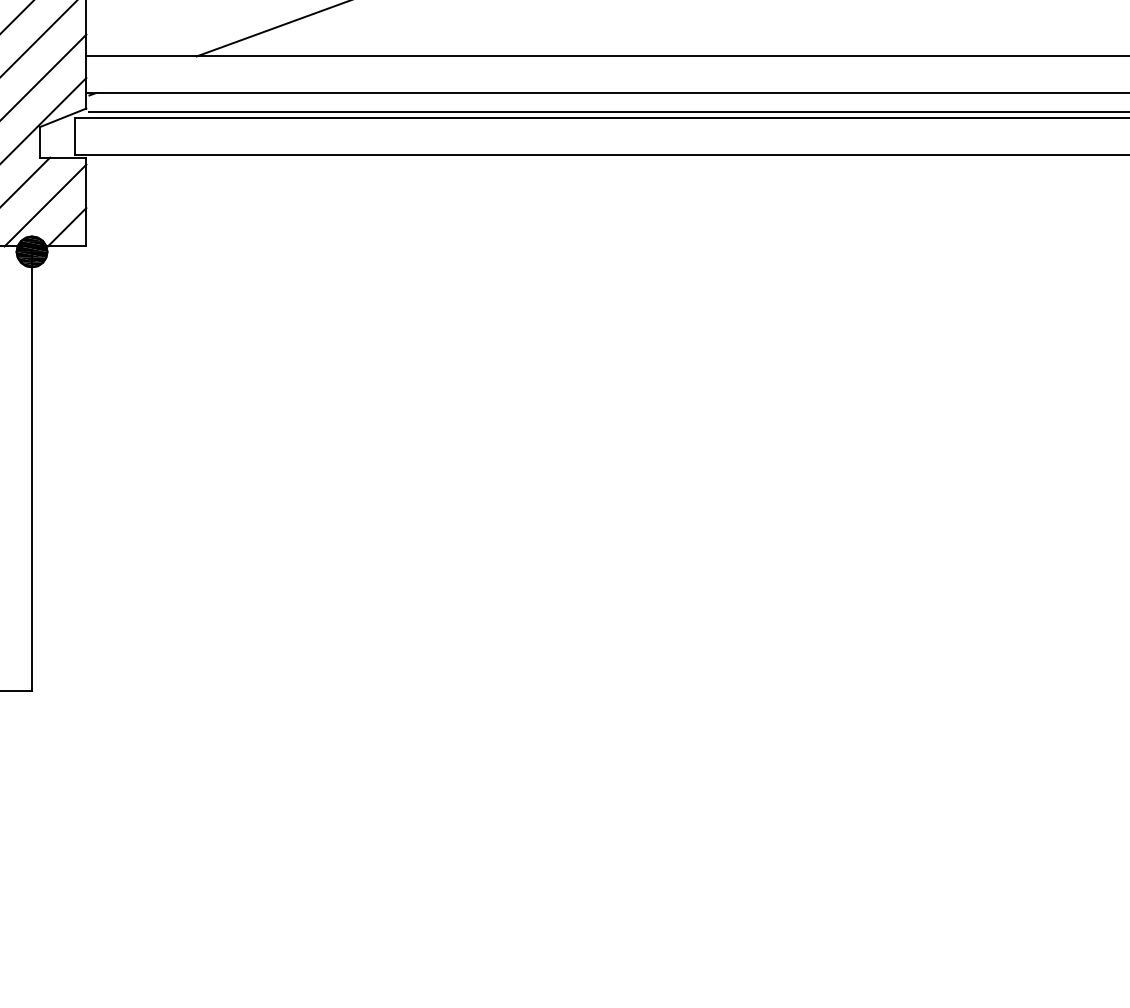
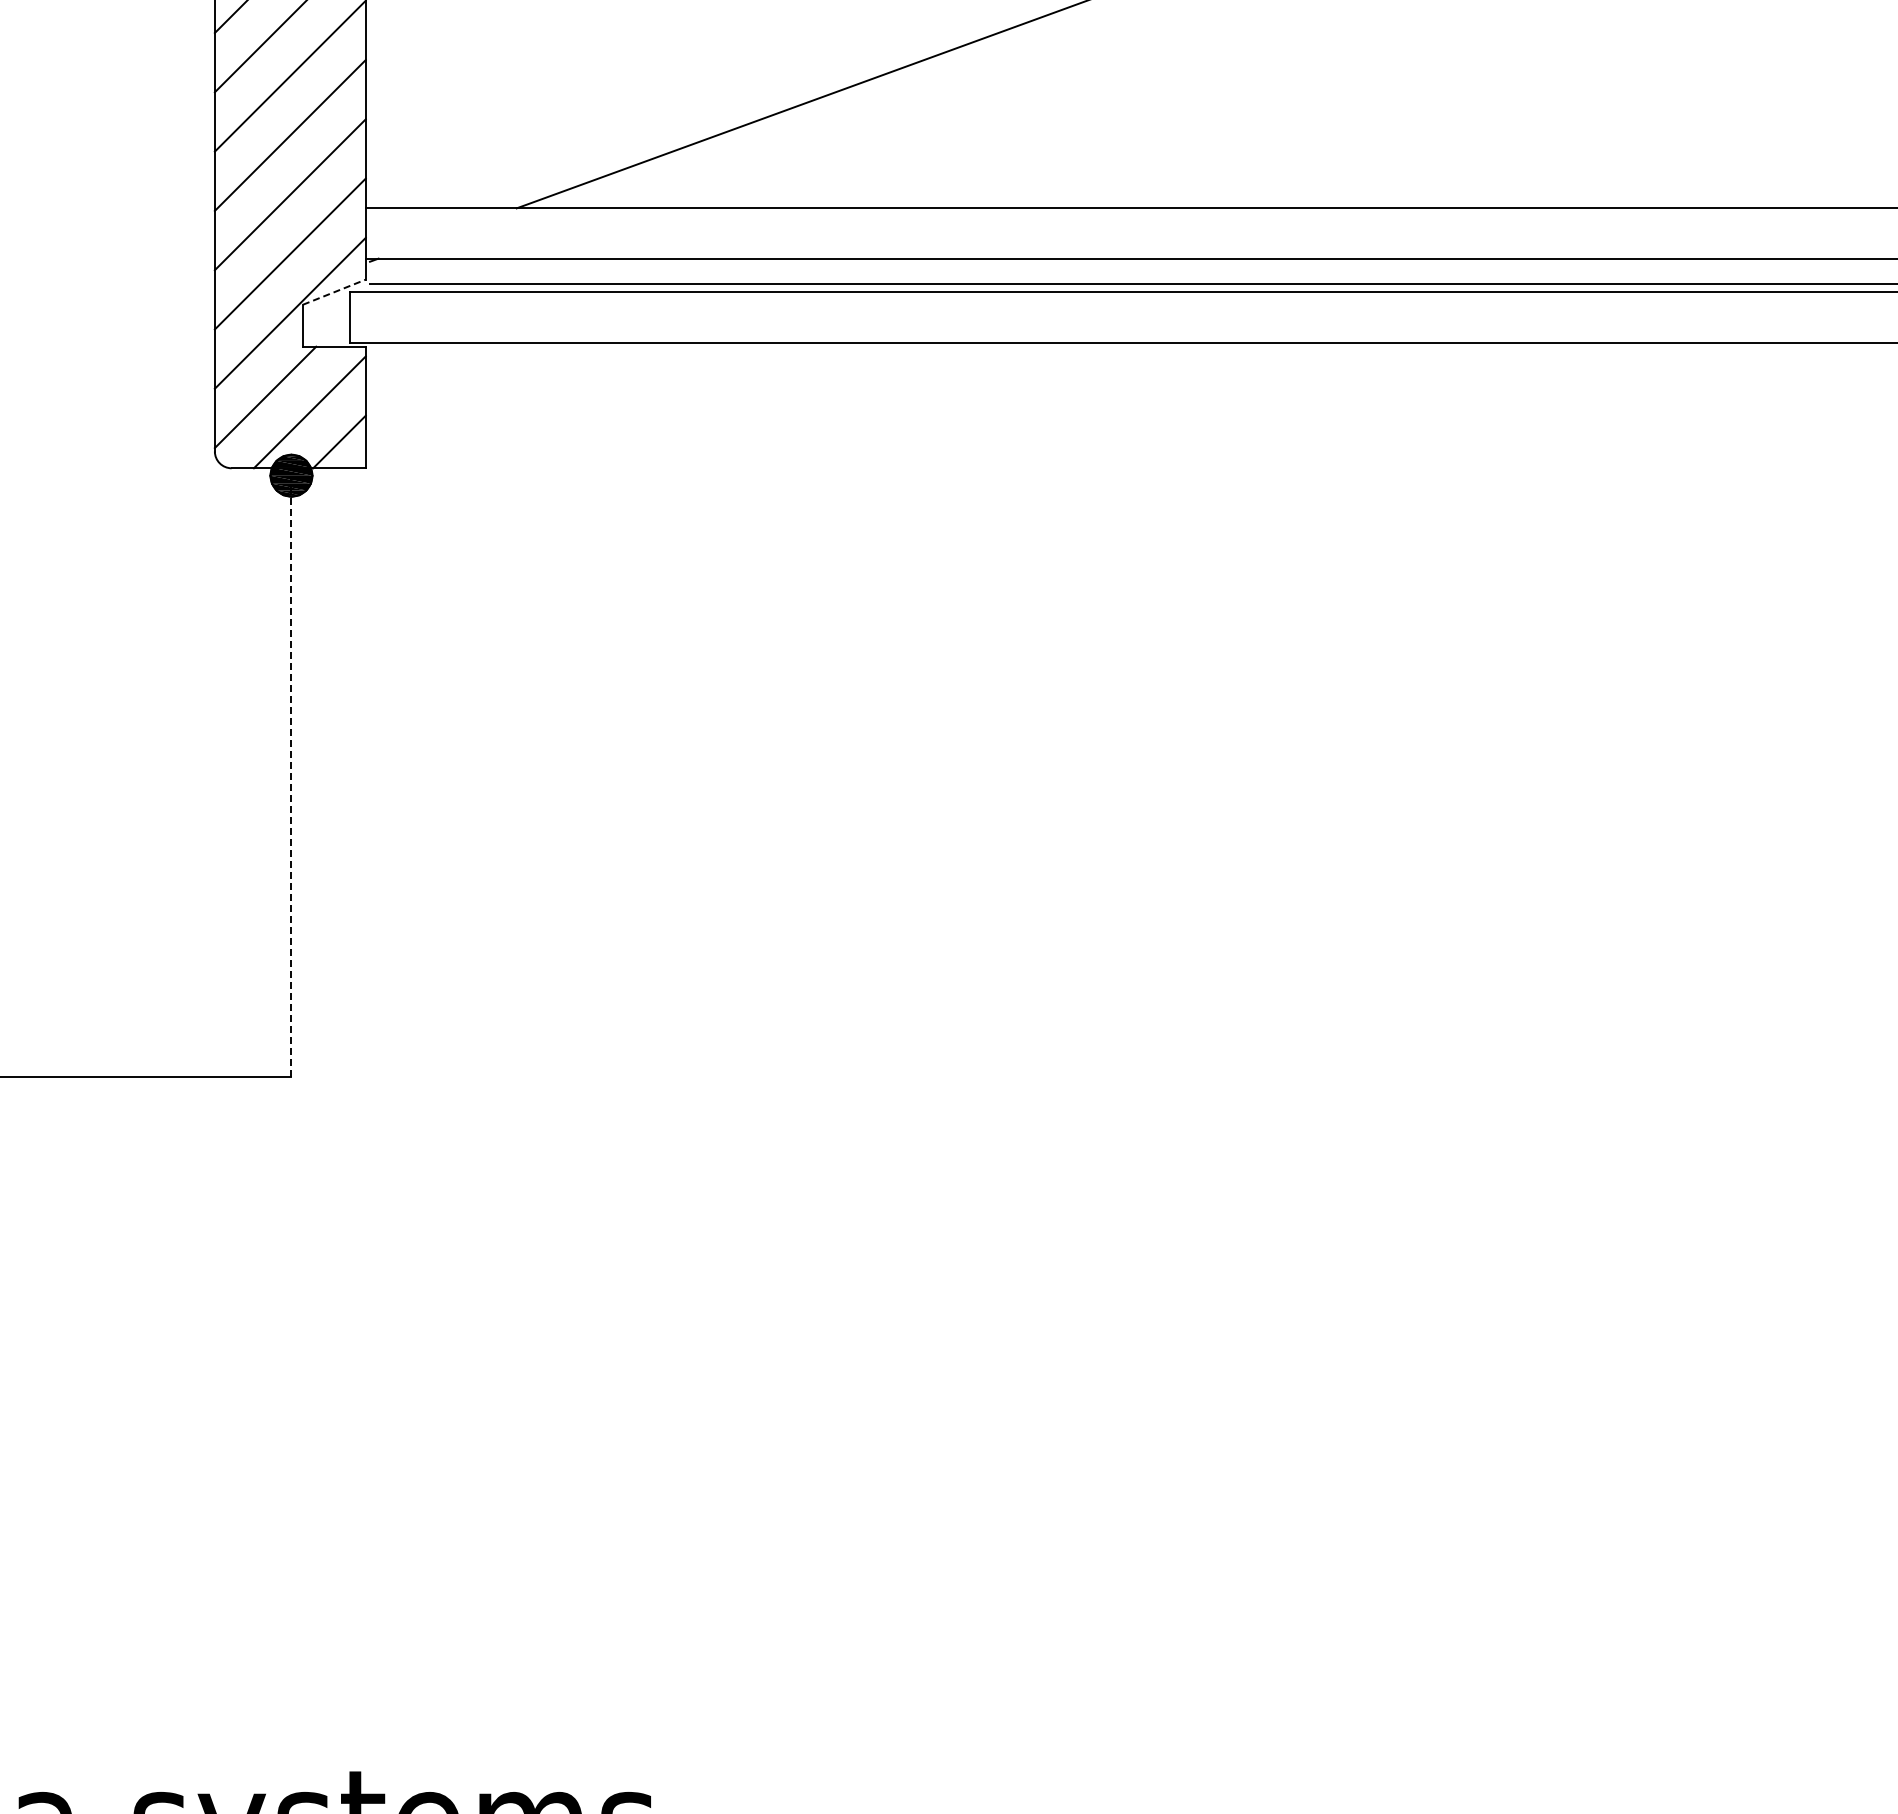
line: (63, 117) -> (334, 292), solid -> dashed
line: (32, 471) -> (291, 776), solid -> dashed

